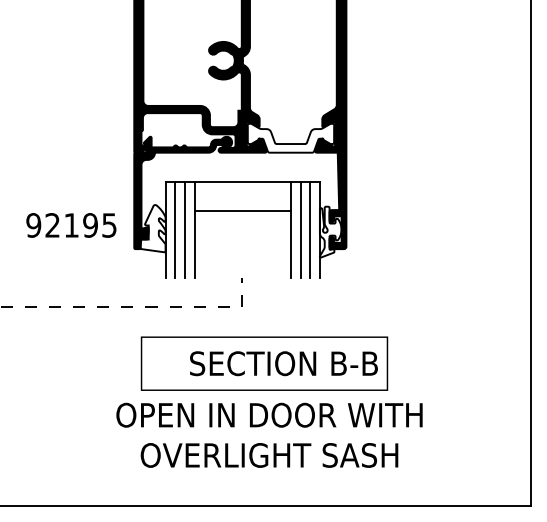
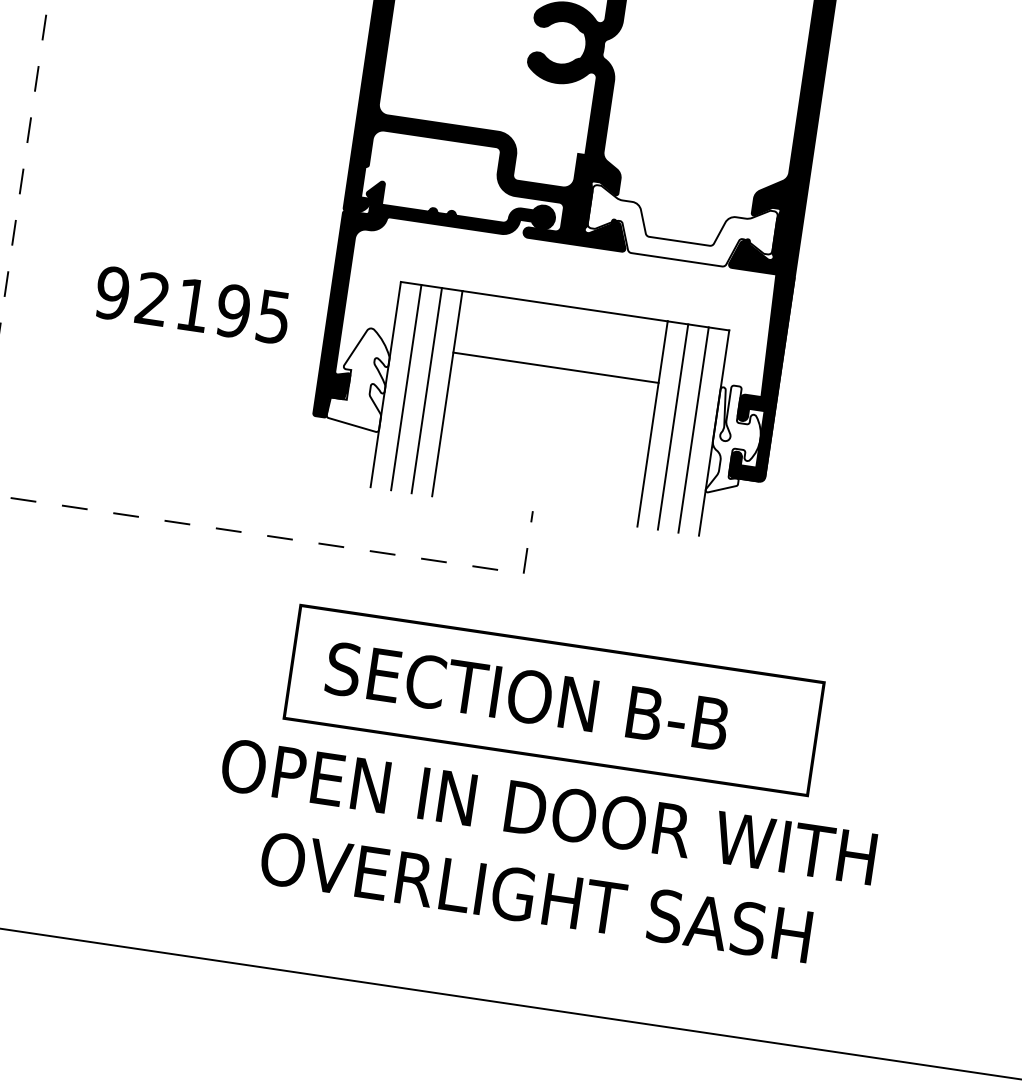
text: (71, 225) -> (192, 305), moved
text: (283, 363) -> (526, 695), moved

